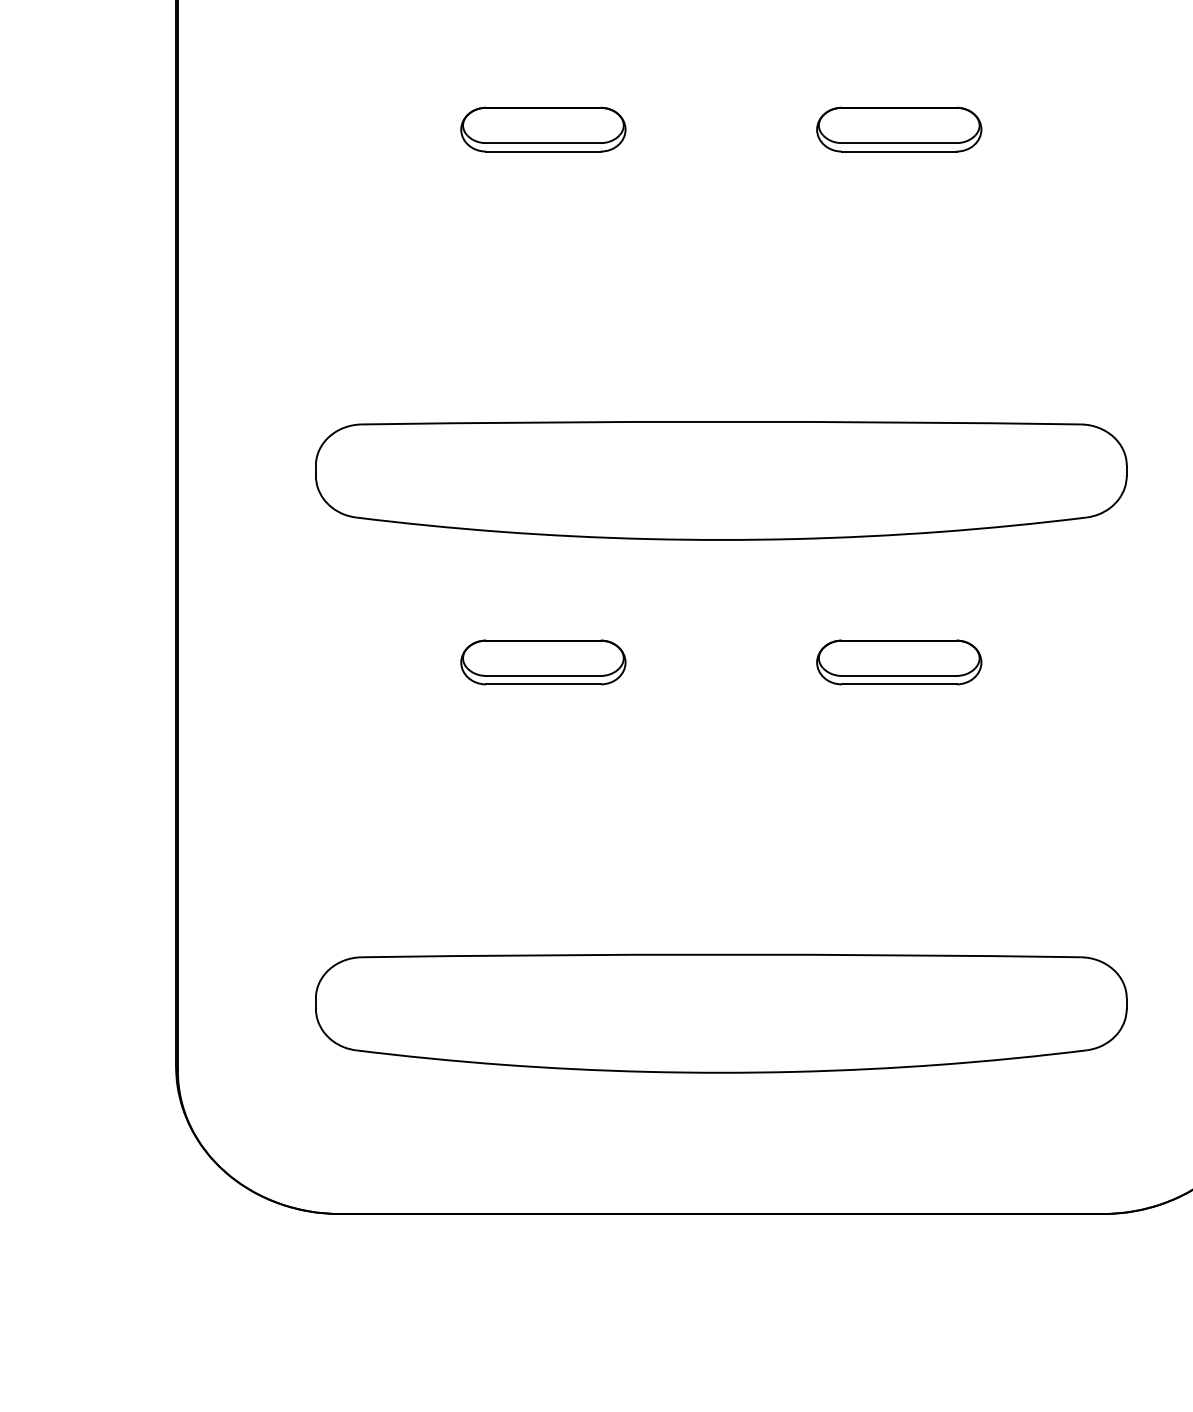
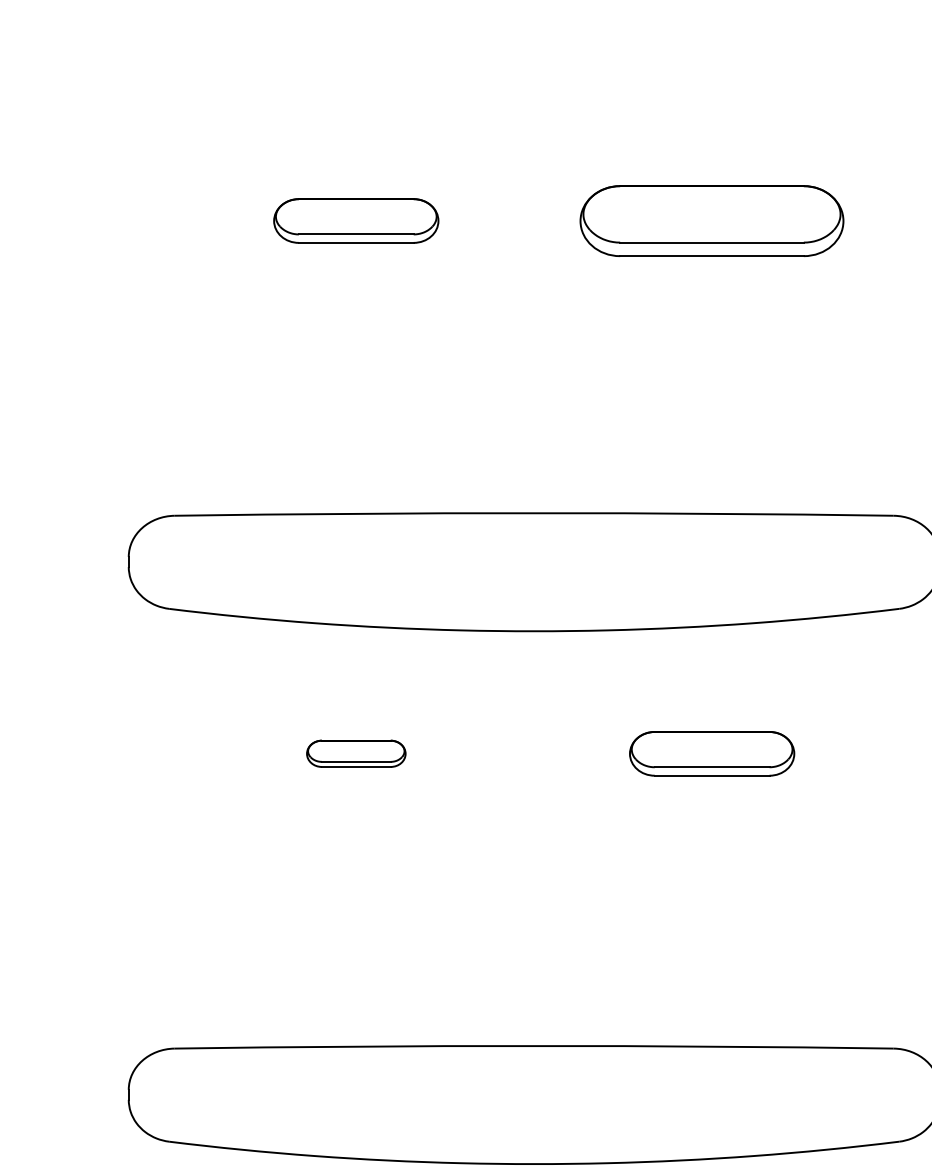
part: (899, 129) -> (712, 220), size x1.6
part: (543, 662) -> (356, 753), size x0.6

